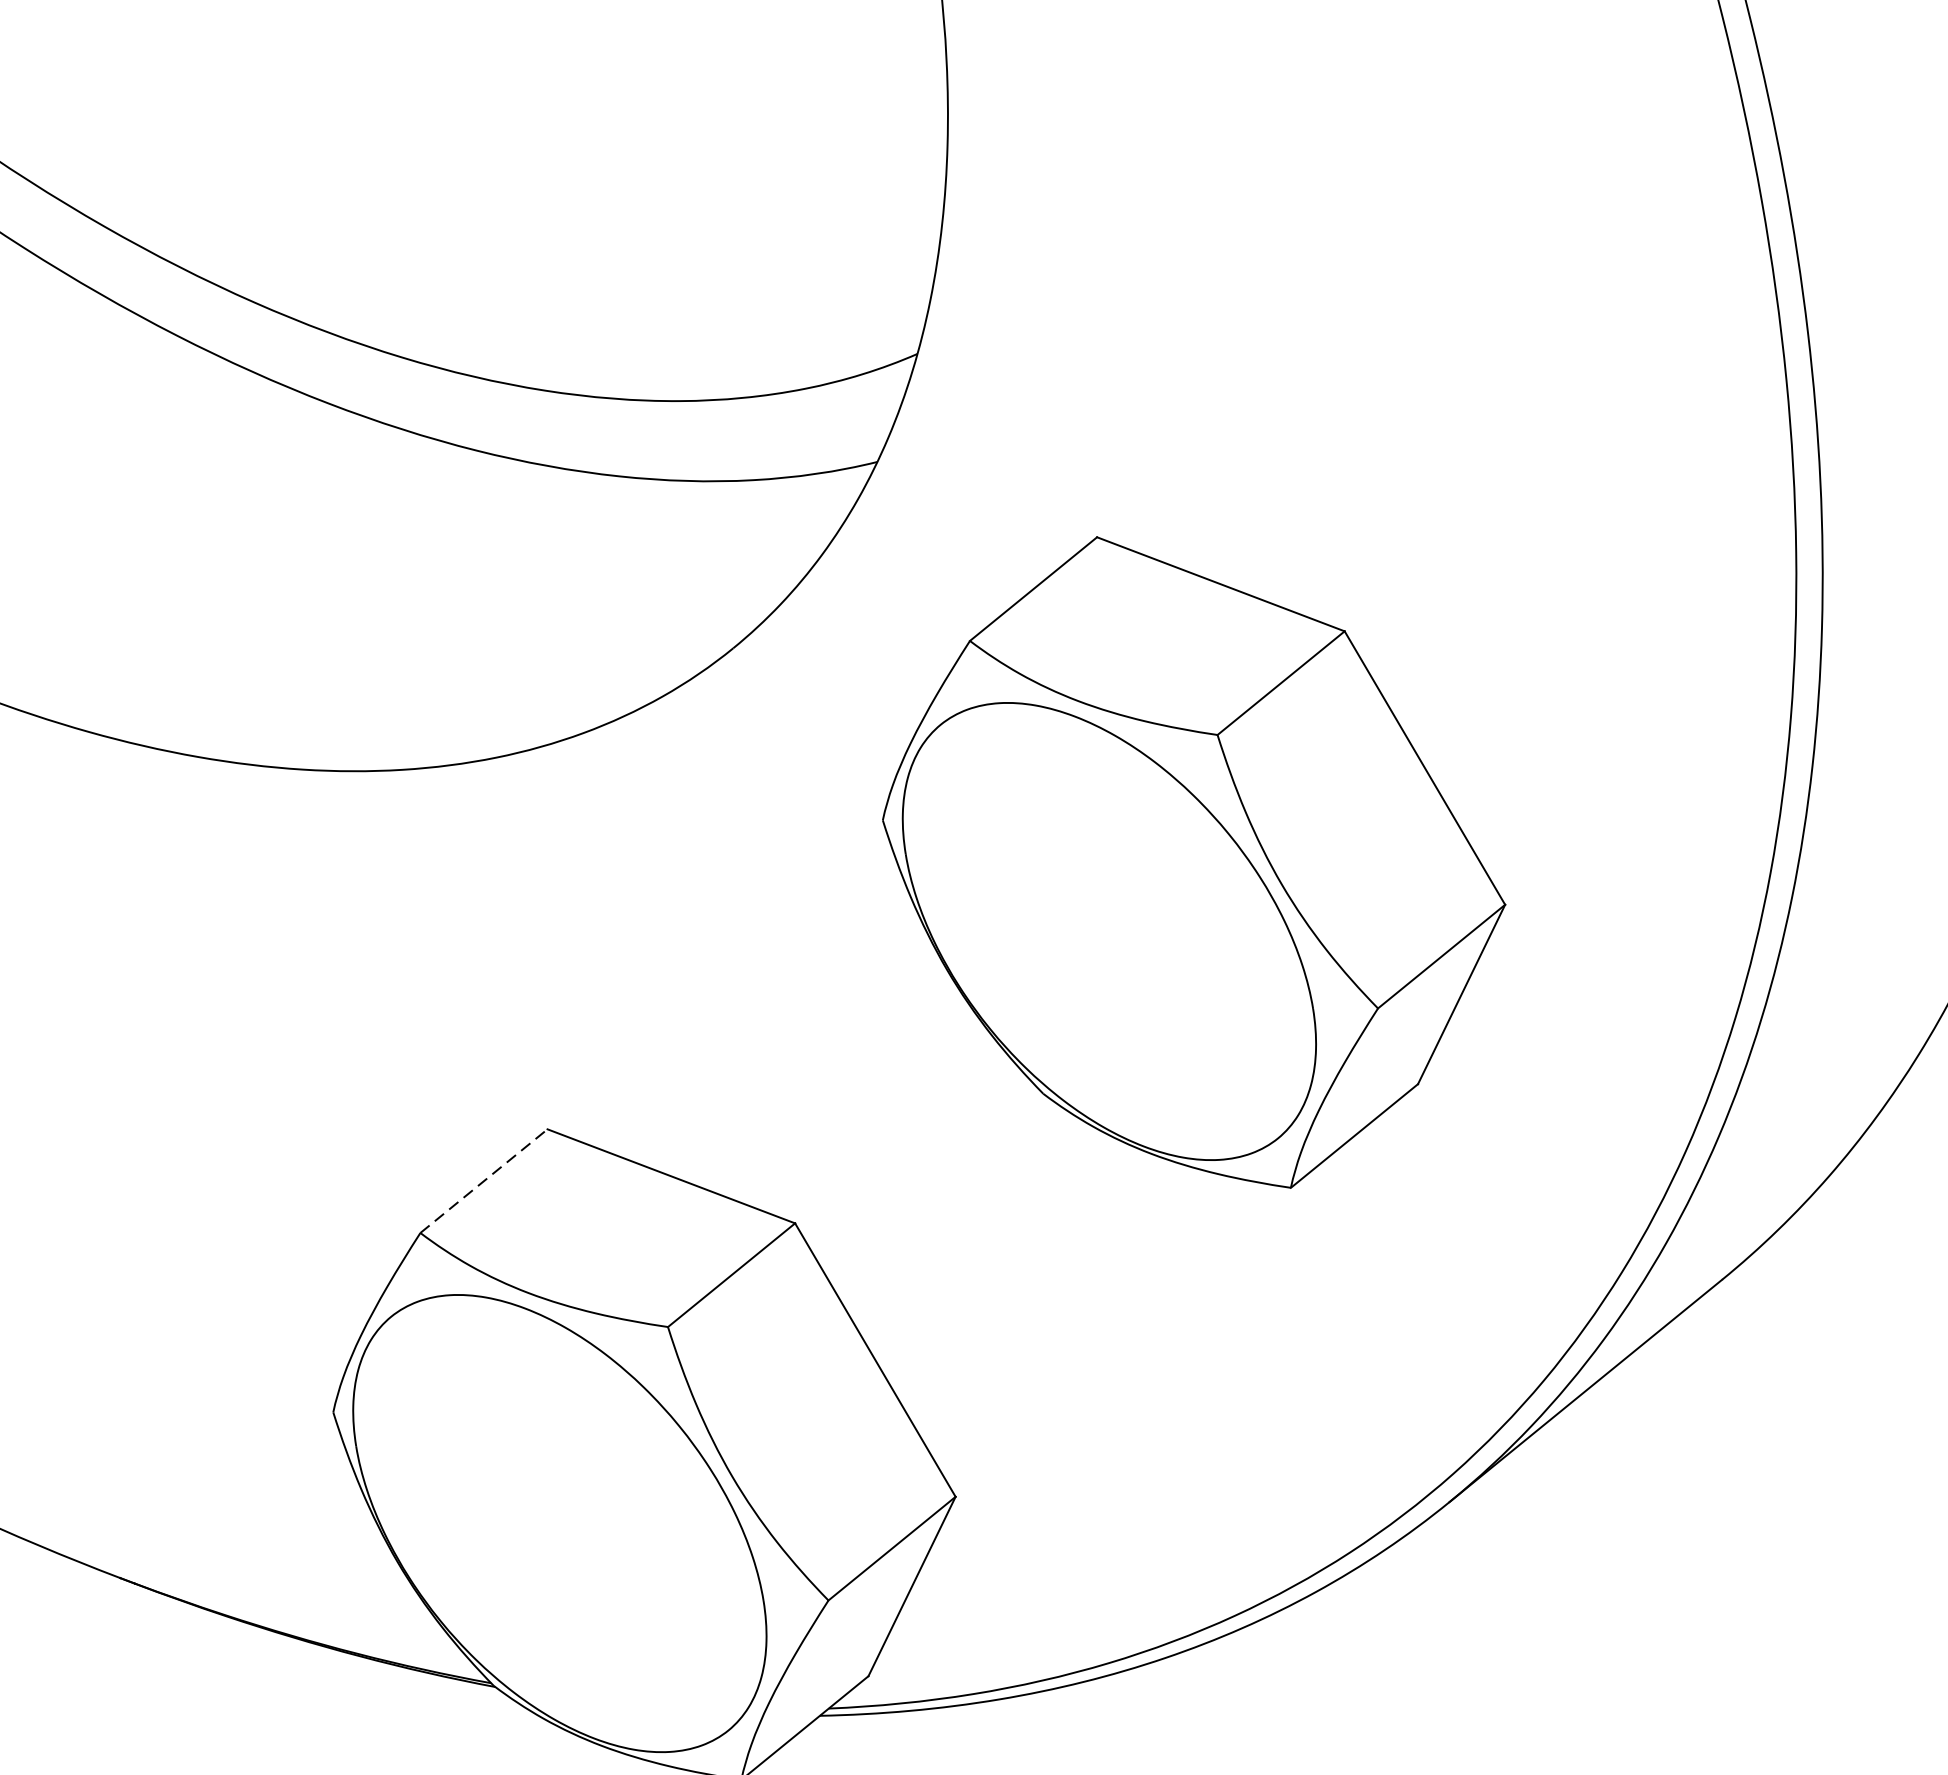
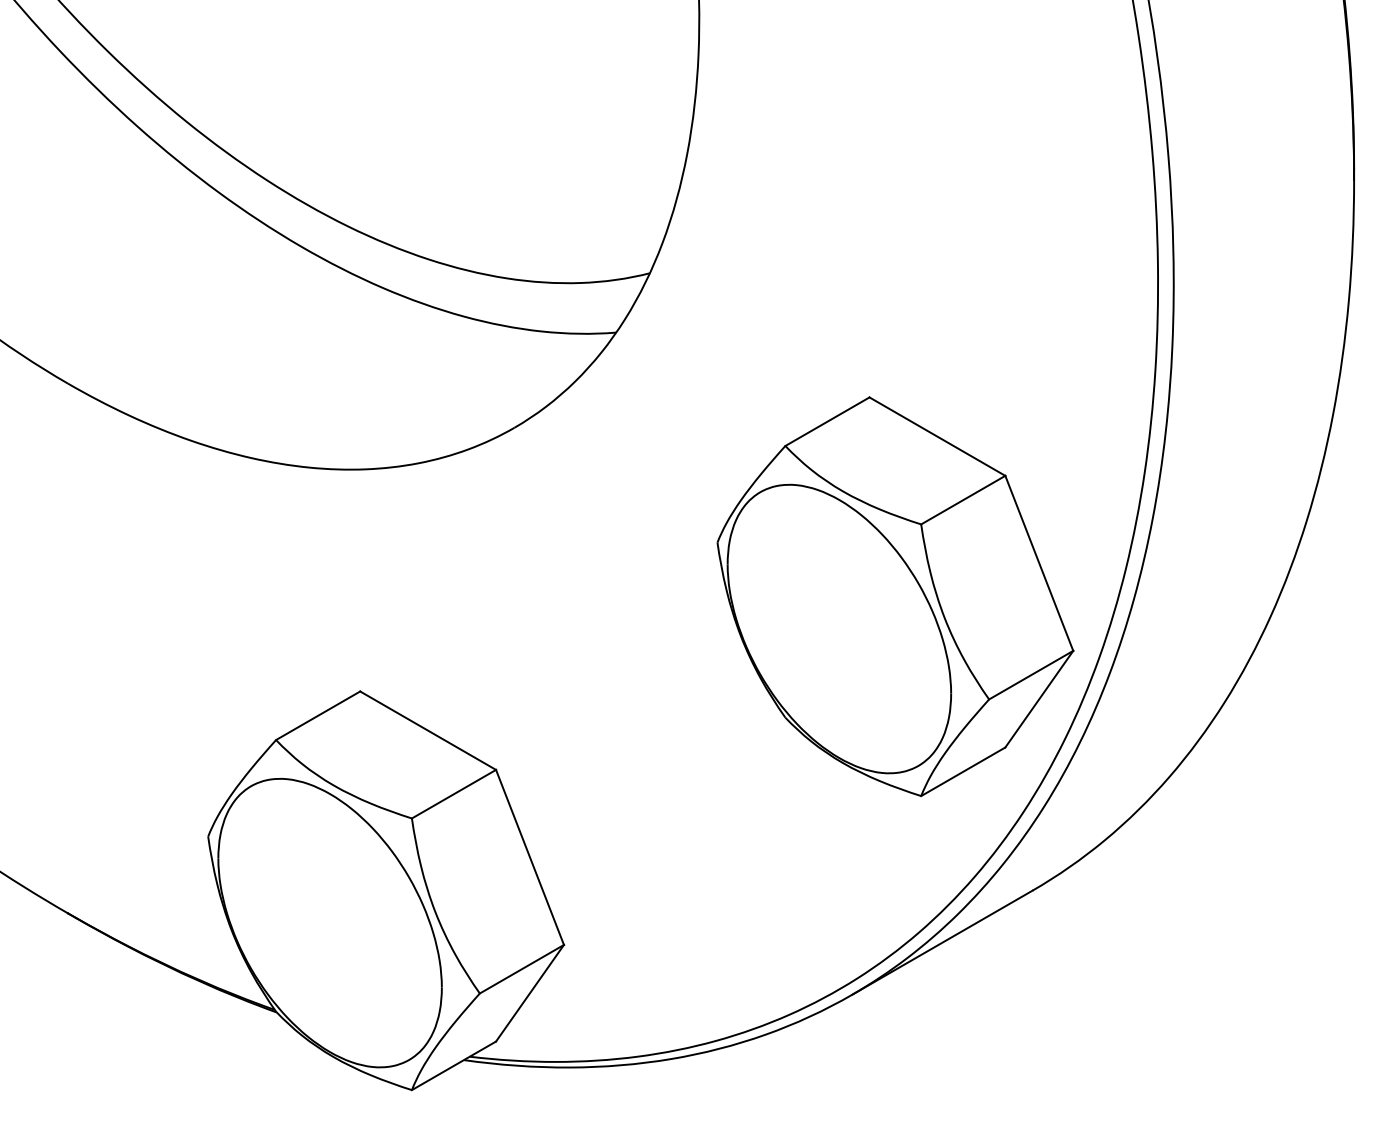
part: (1194, 862) -> (895, 596), moved
line: (484, 1180) -> (318, 715), dashed -> solid

